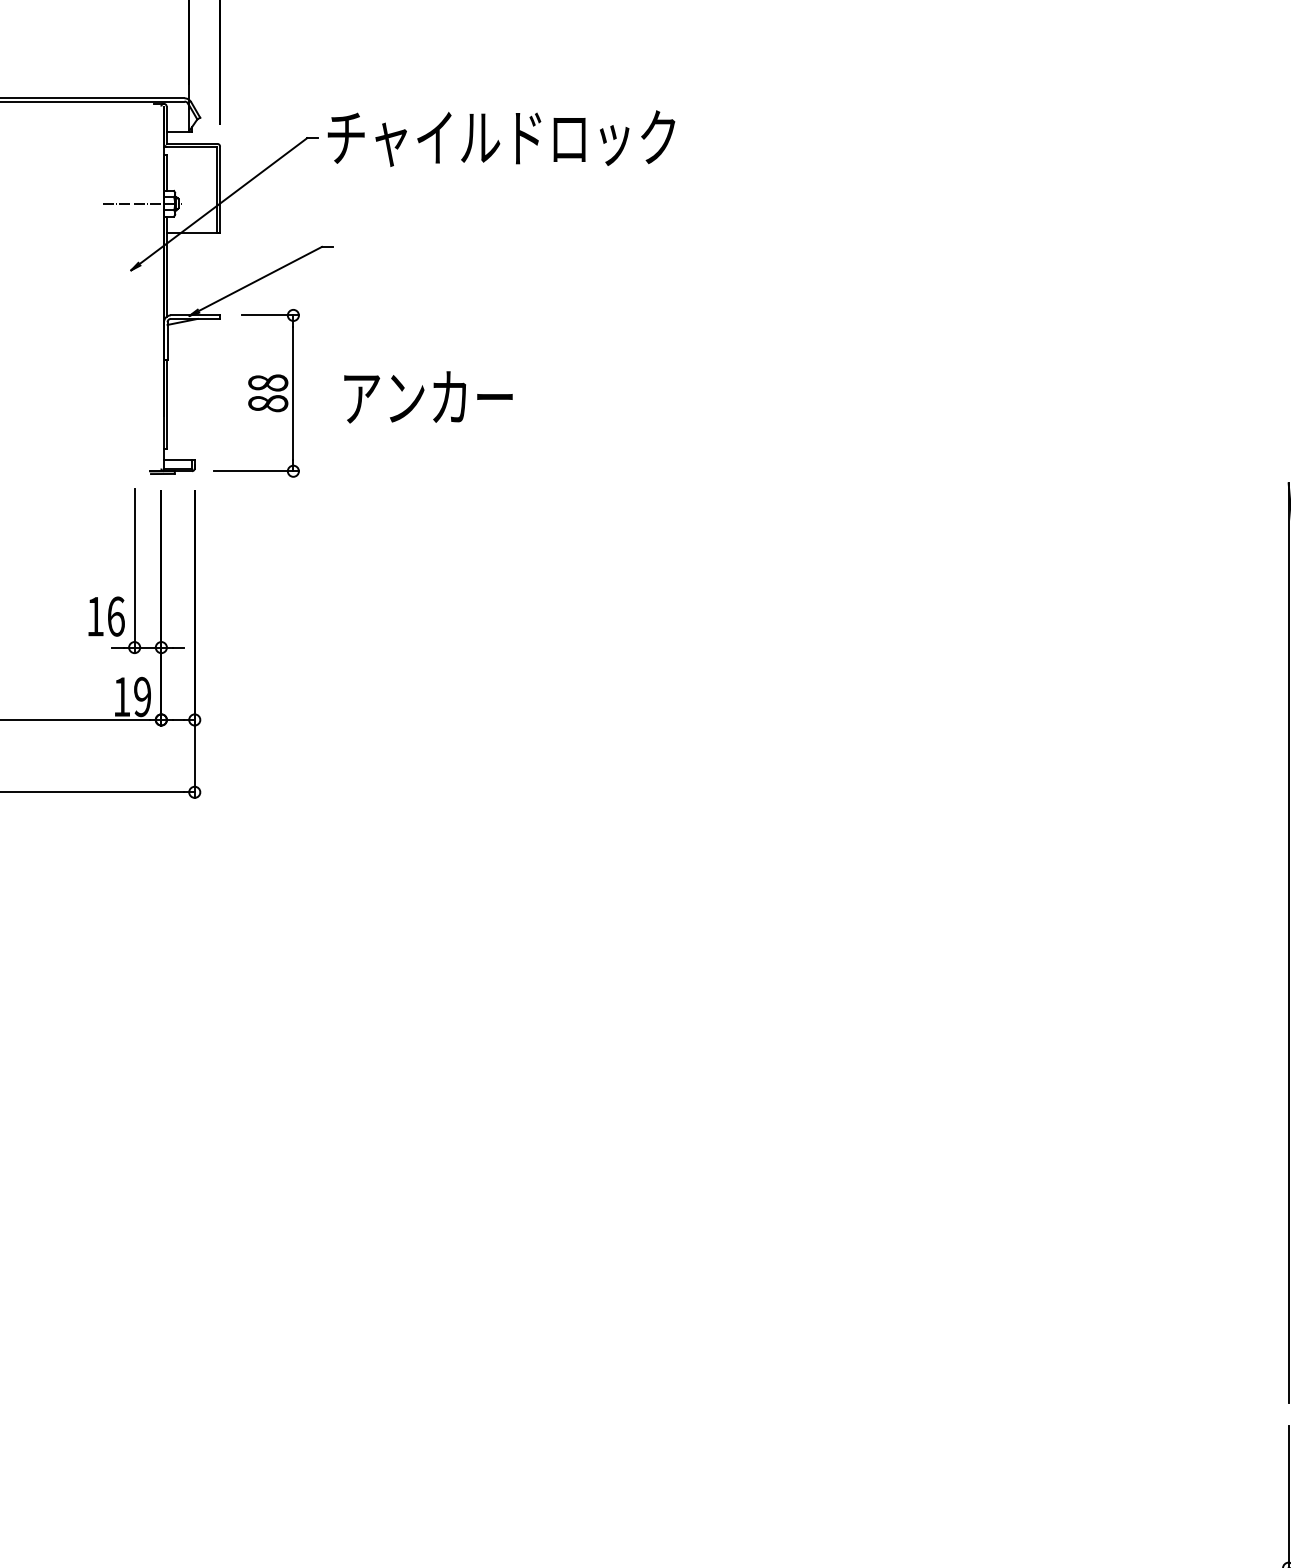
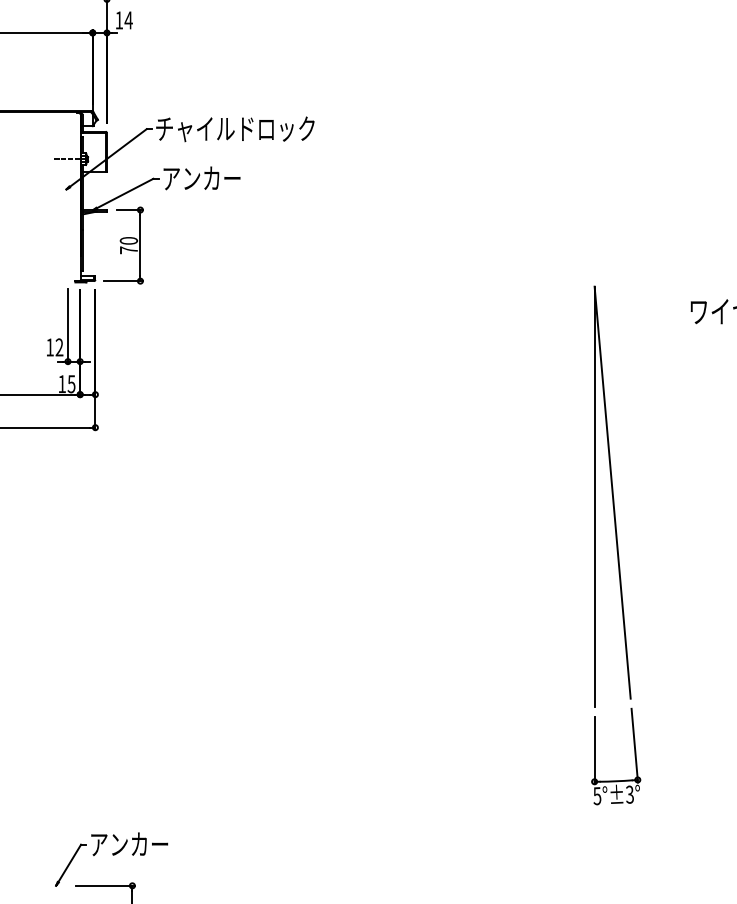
text: (267, 393) -> (128, 245), 88 -> 70
text: (427, 397) -> (201, 178), moved
text: (116, 616) -> (59, 347), 16 -> 12
text: (142, 697) -> (71, 384), 19 -> 15

